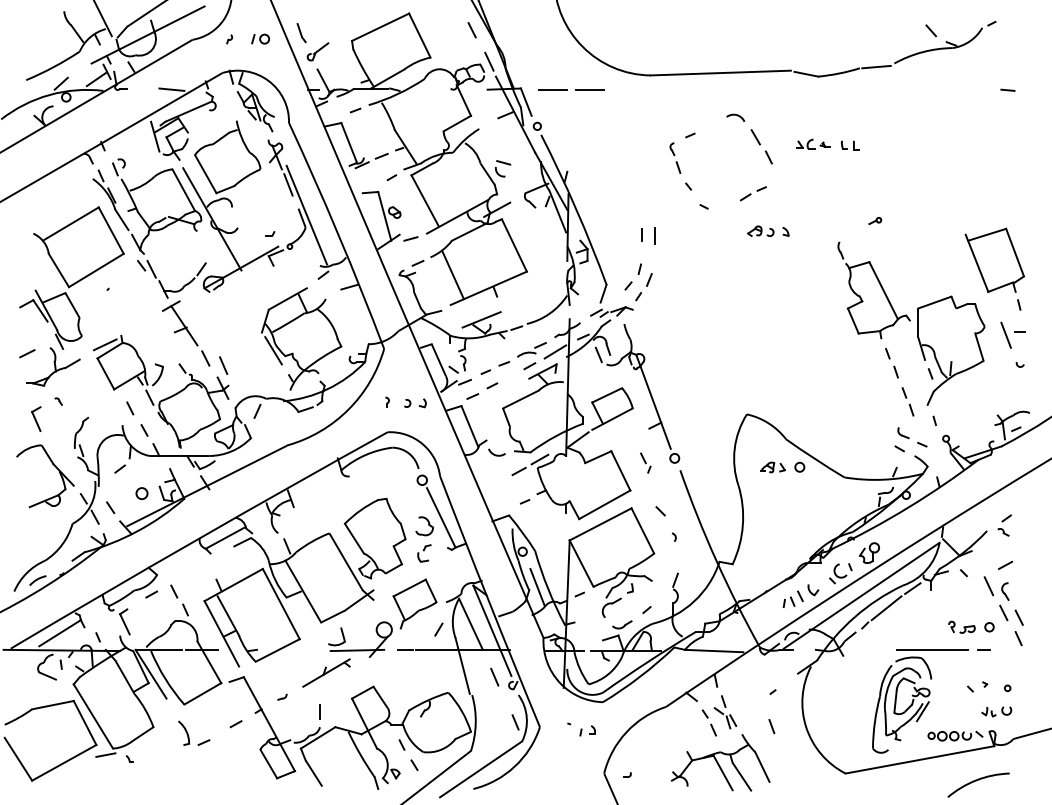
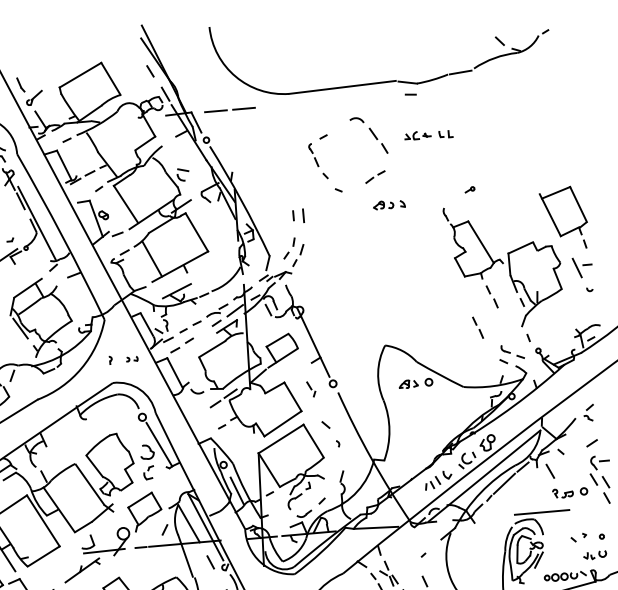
line: (1007, 89) -> (410, 94), moved
part: (907, 401) -> (477, 327), moved
part: (415, 403) -> (132, 359), size x0.7
line: (988, 586) -> (550, 471), moved
line: (983, 649) -> (604, 460), moved

